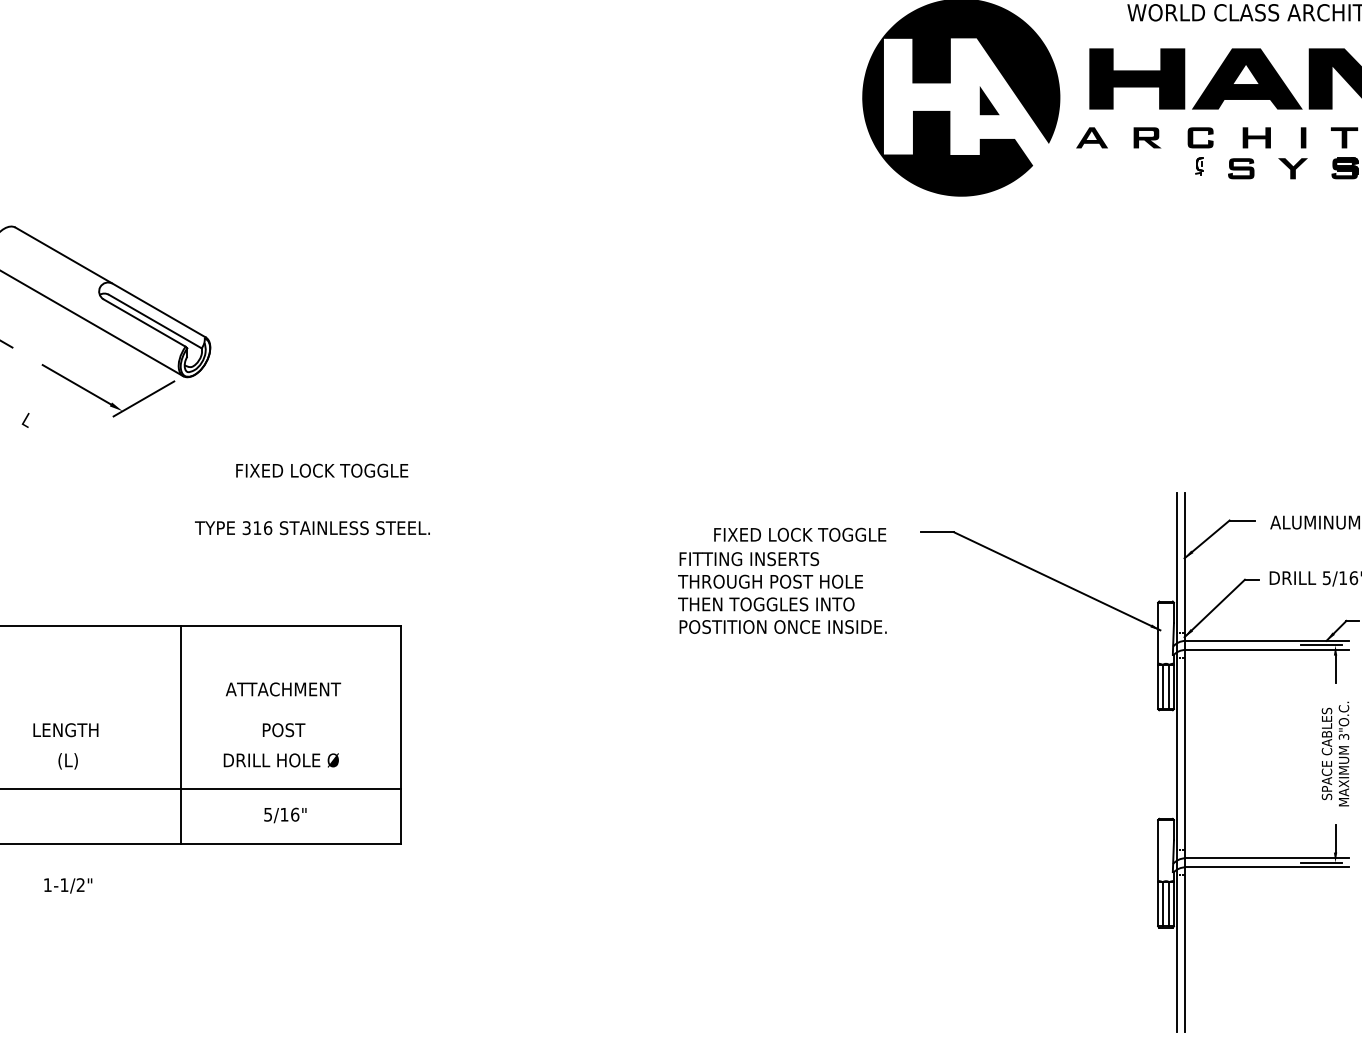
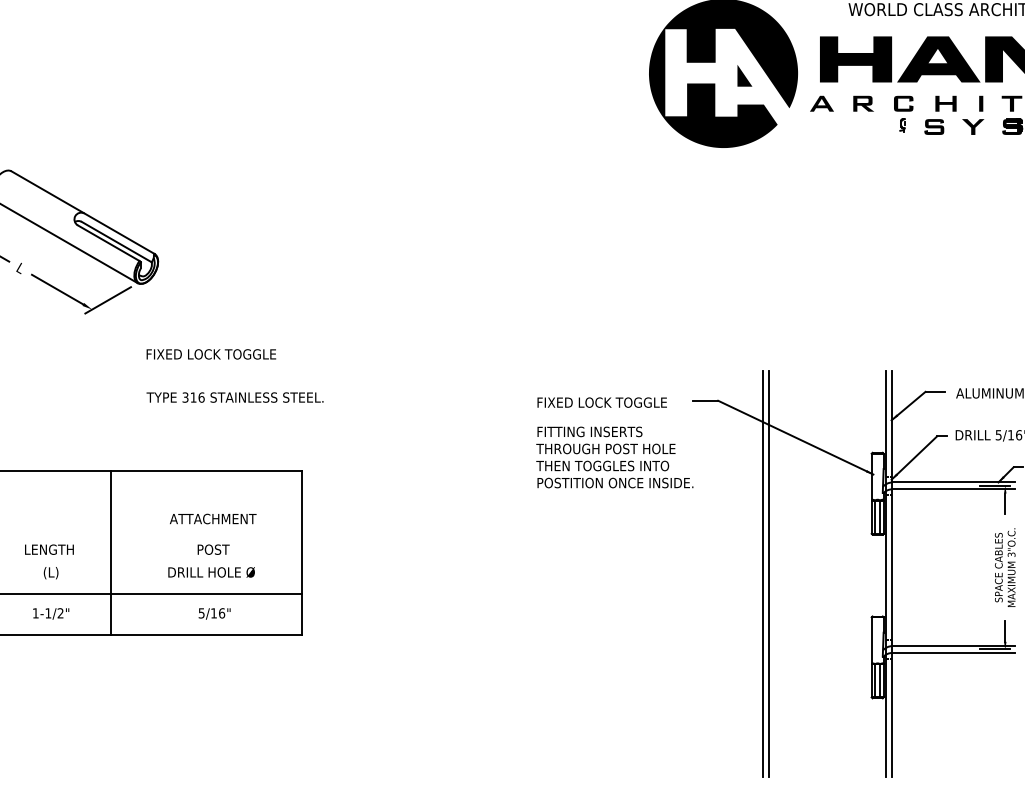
text: (24, 420) -> (18, 268), moved
text: (322, 470) -> (211, 354), moved
text: (781, 593) -> (614, 457), moved
line: (180, 735) -> (110, 553), moved
line: (1014, 761) -> (763, 573), added
line: (1021, 761) -> (768, 573), added
text: (68, 885) -> (51, 613), moved

